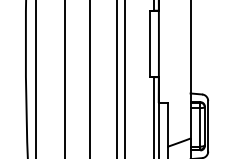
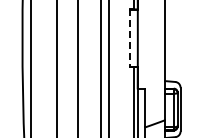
line: (150, 44) -> (130, 38), solid -> dashed

